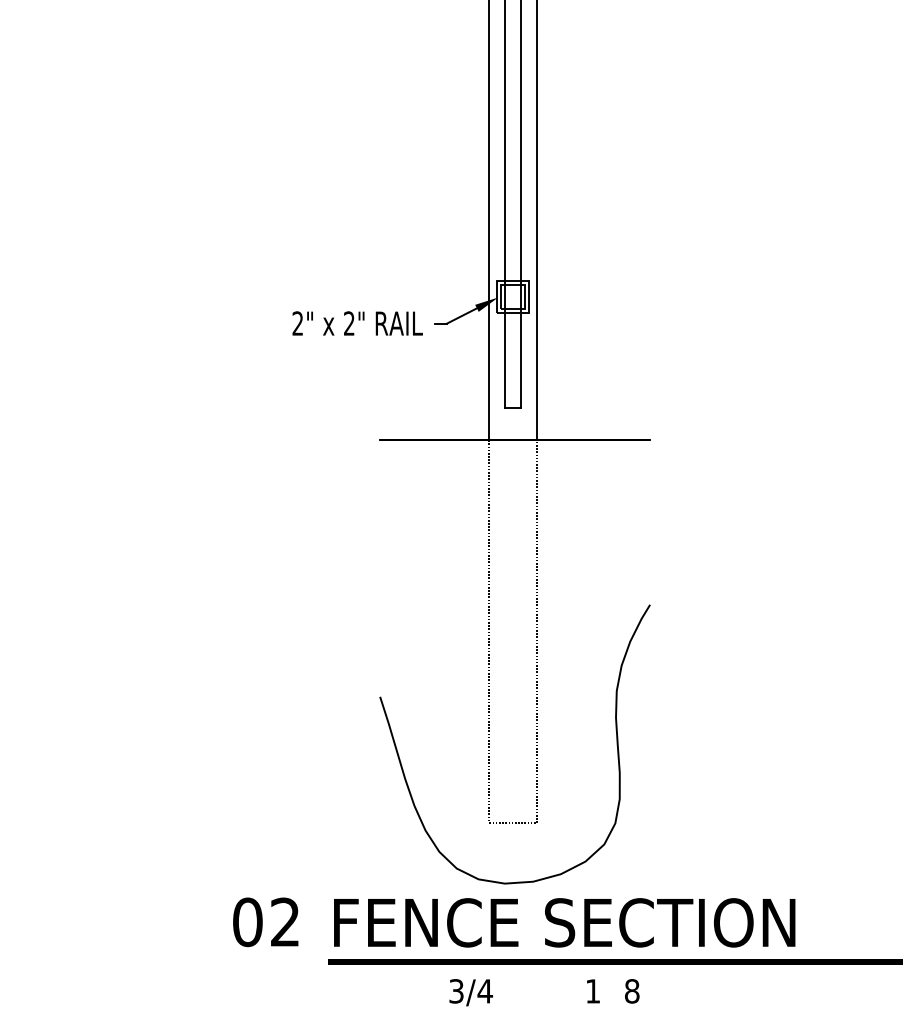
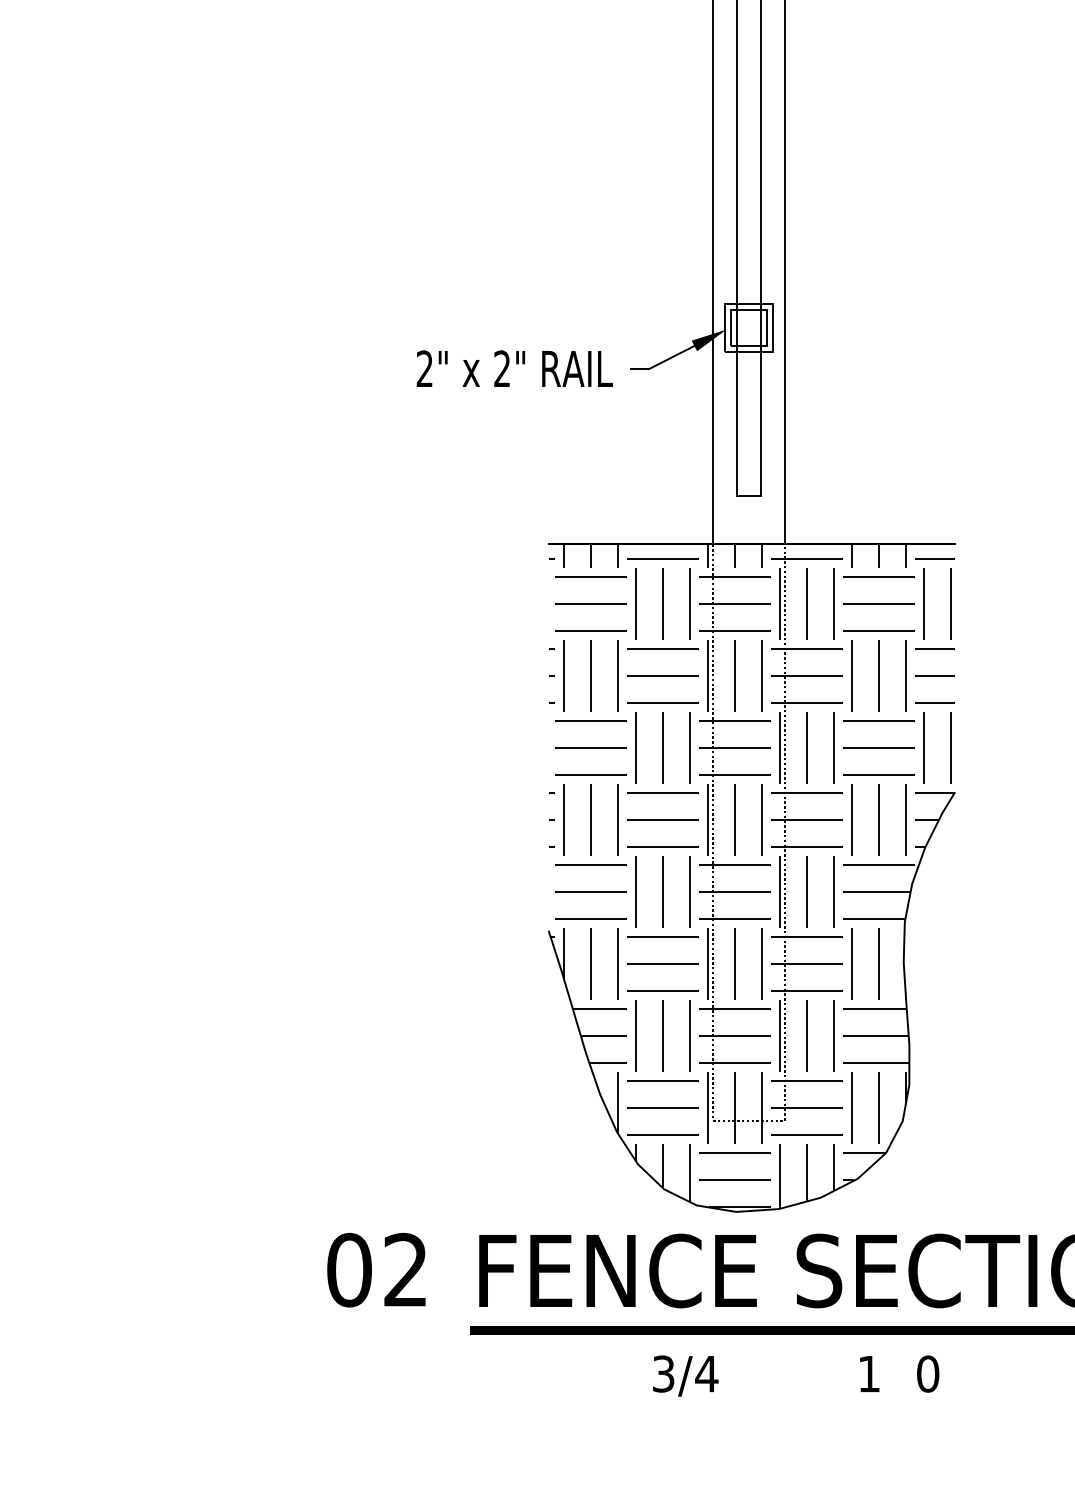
hatch: (515, 660) -> (752, 876), added
text: (631, 991) -> (927, 1374), 8 -> 0

